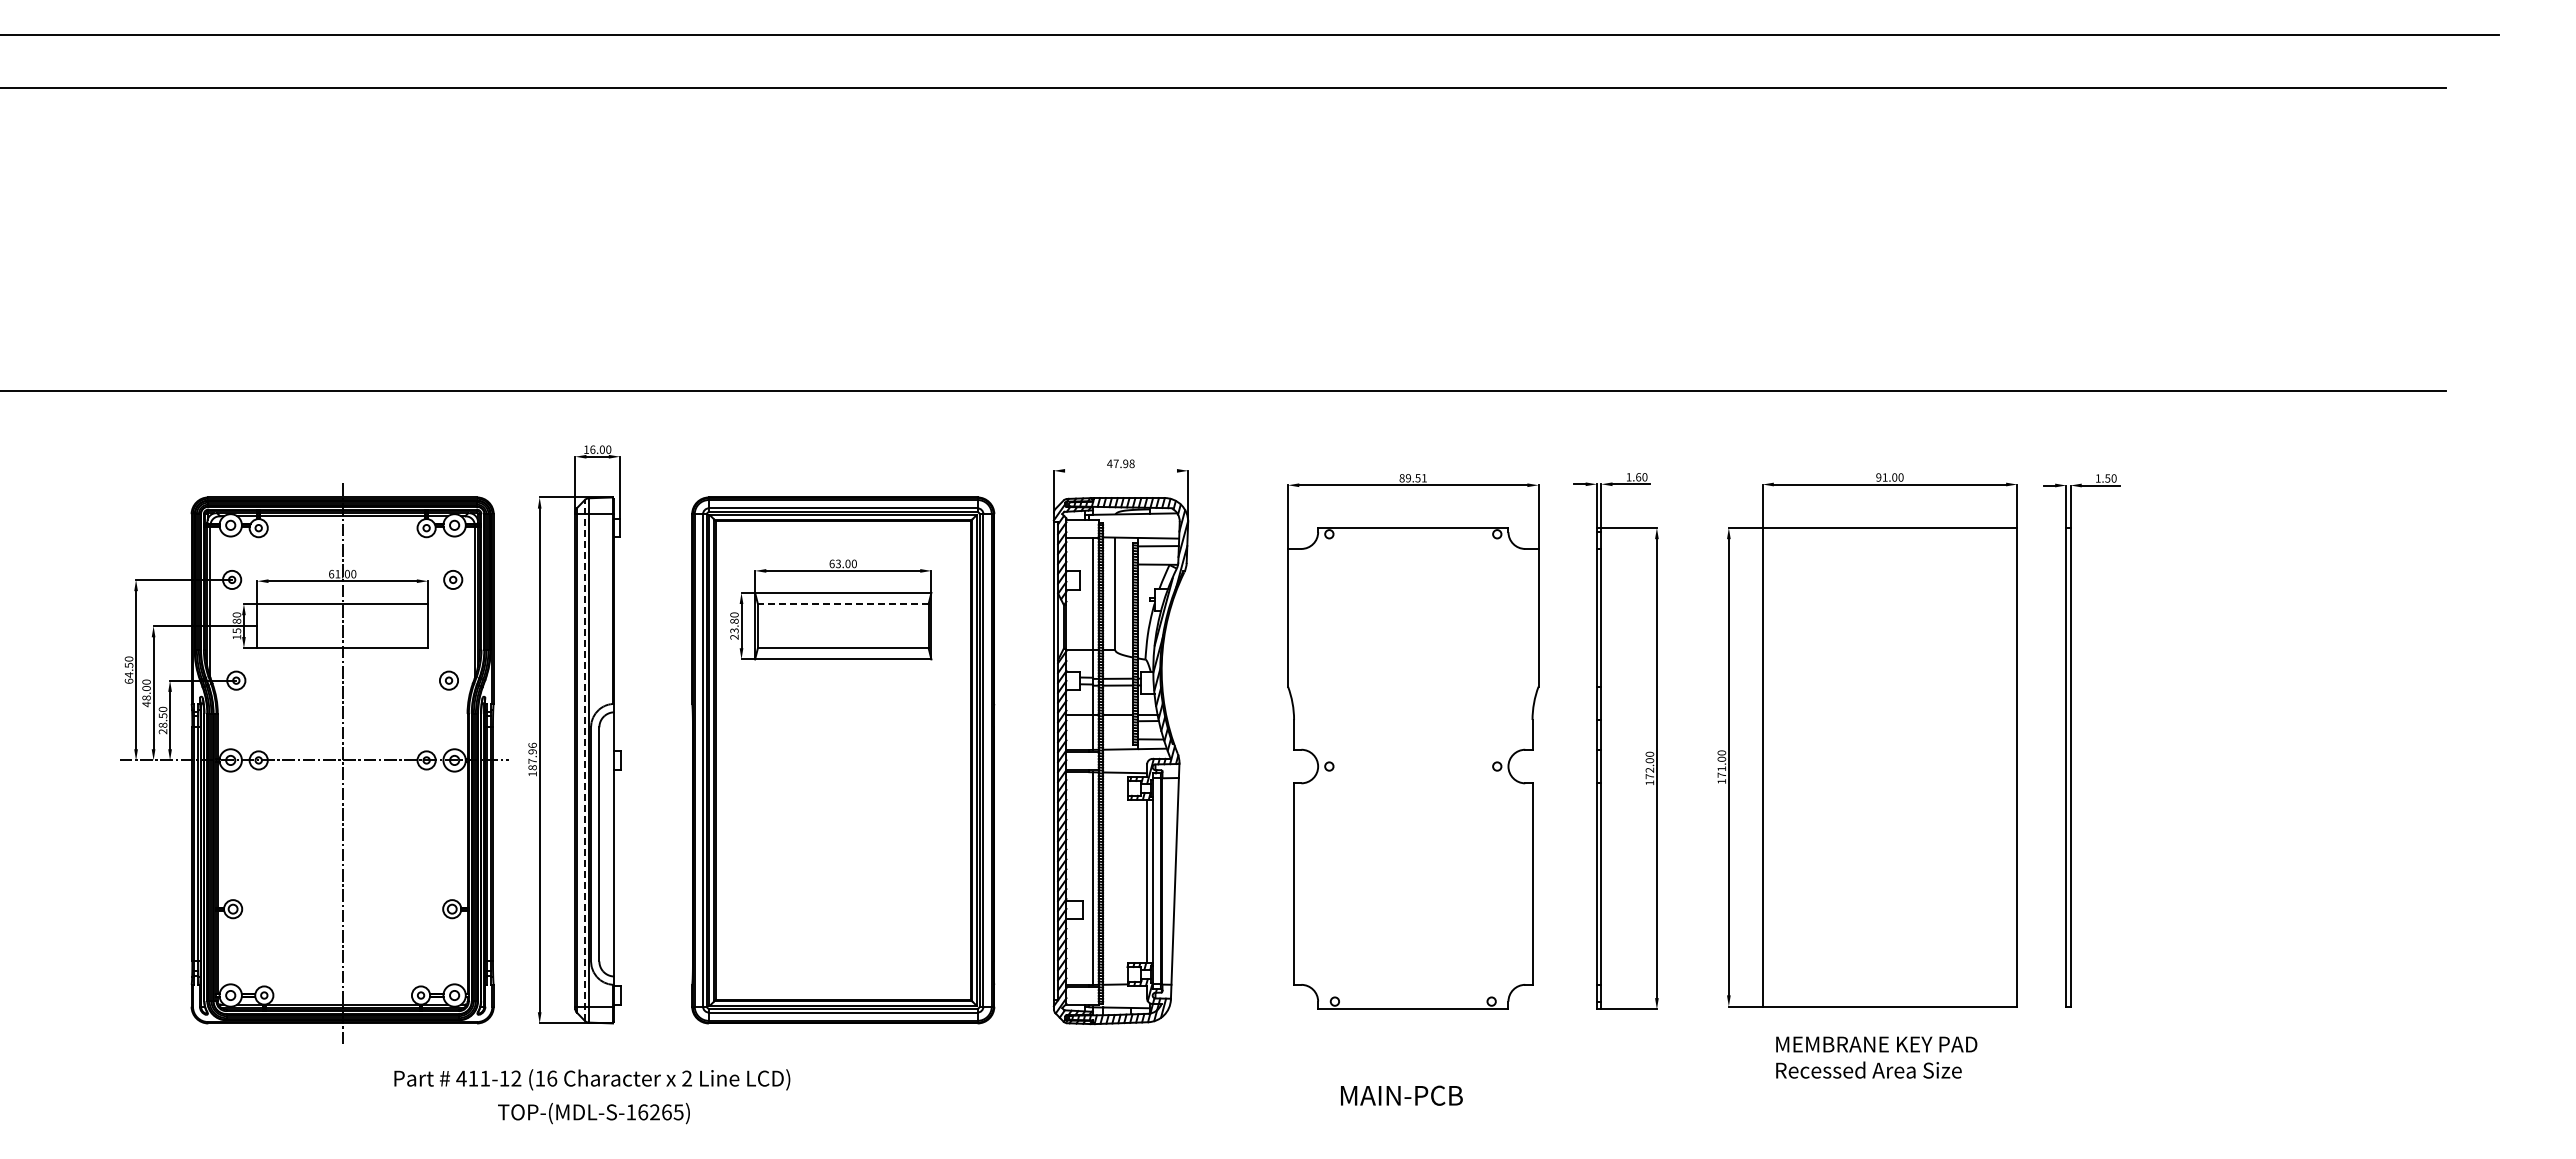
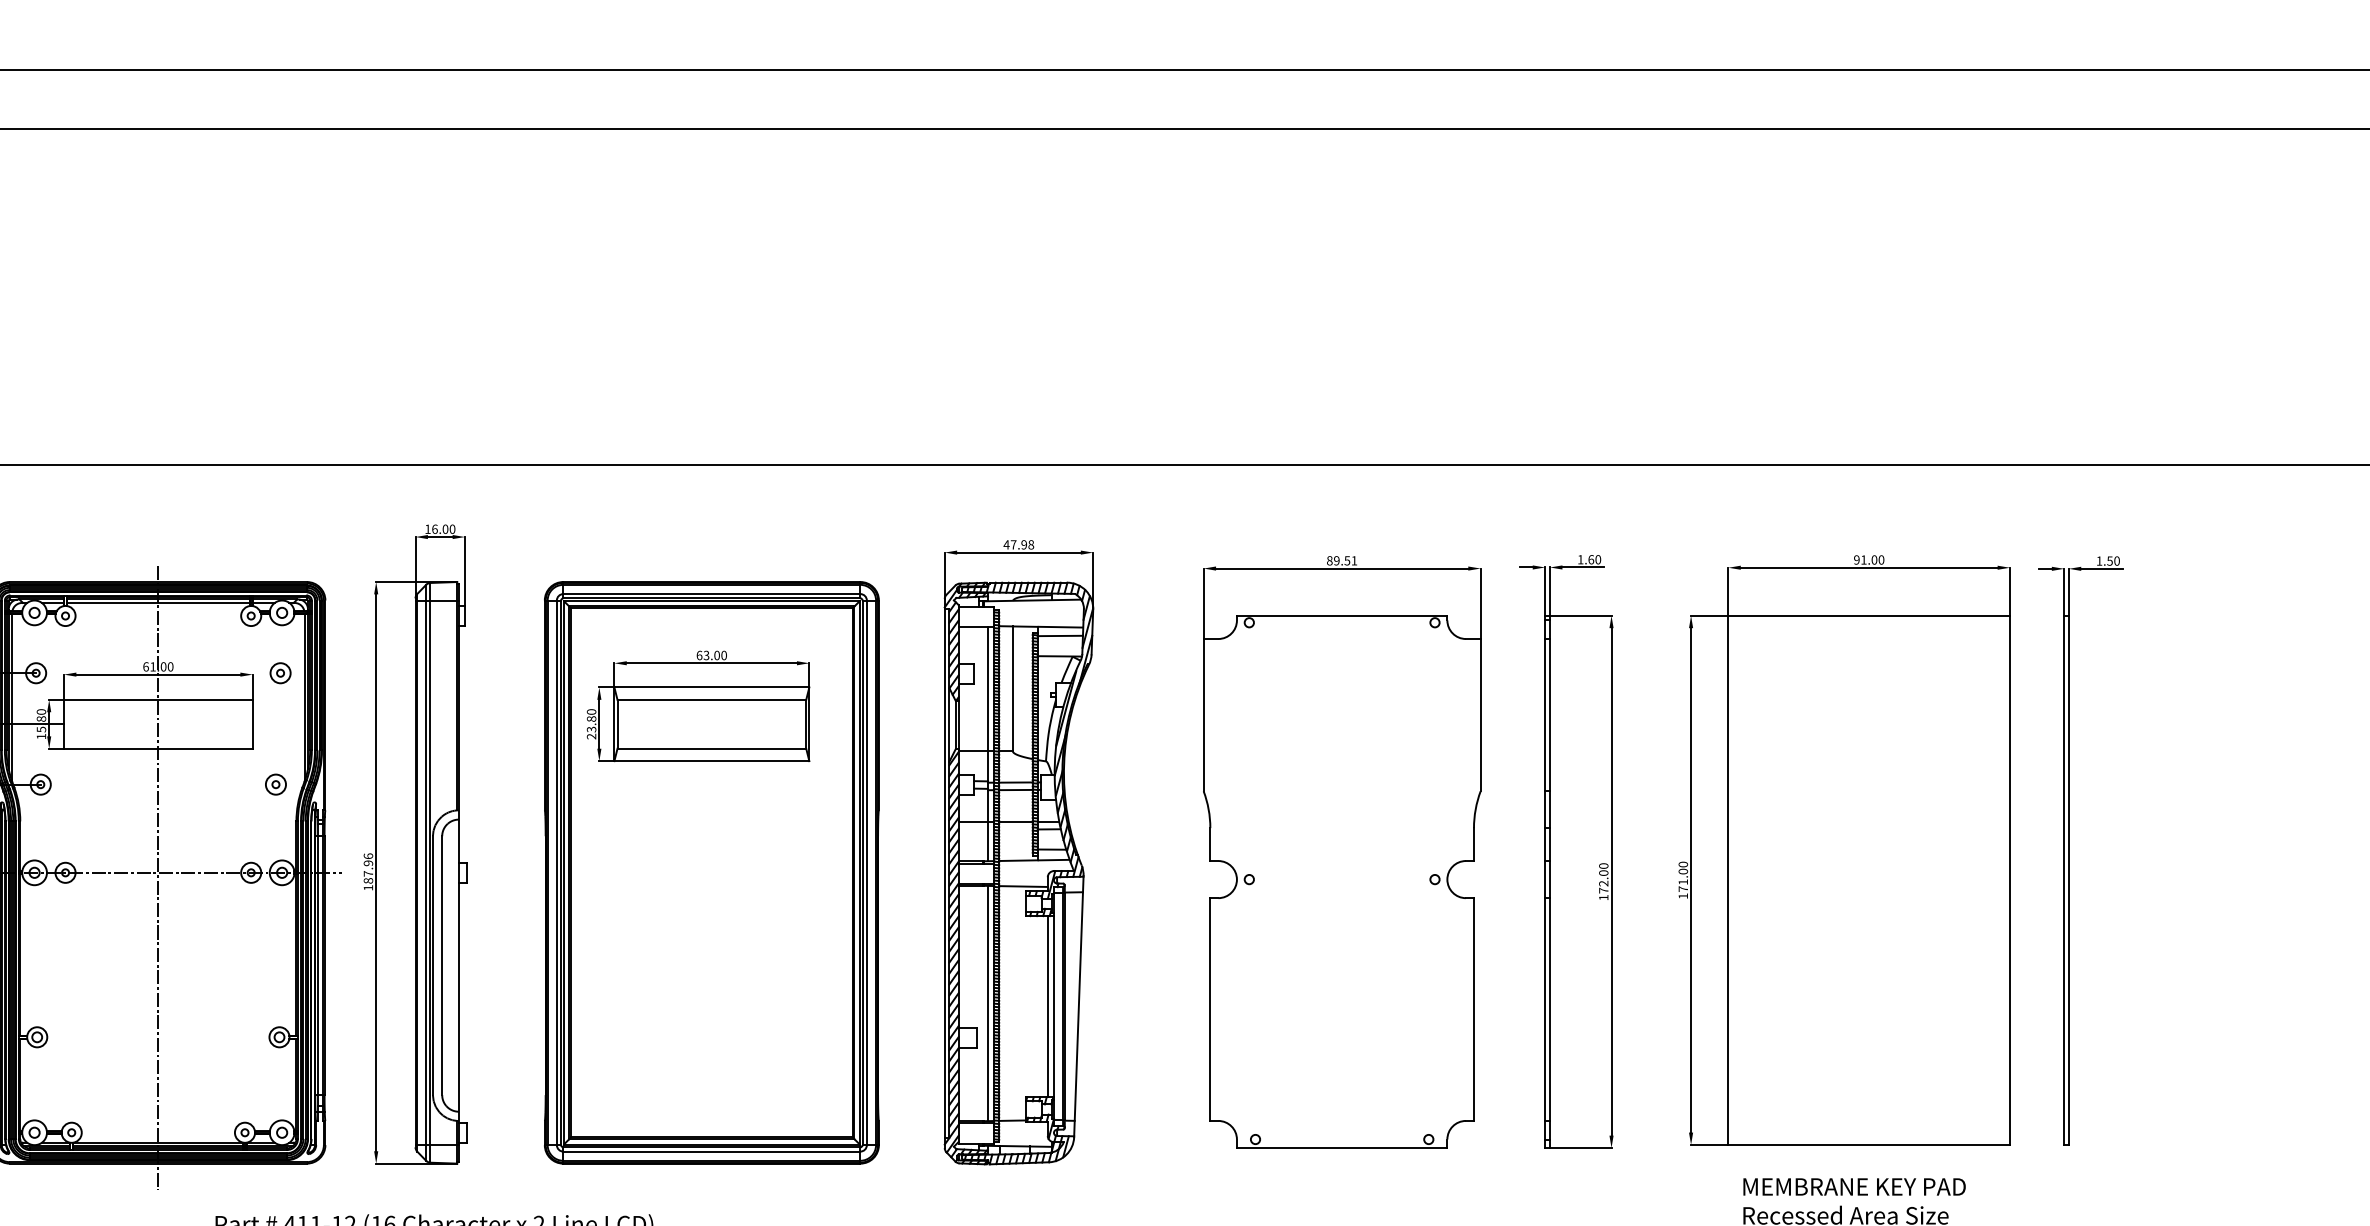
line: (1120, 470) -> (1018, 552), added
line: (842, 604) -> (711, 700), dashed -> solid
line: (584, 759) -> (425, 871), dashed -> solid

